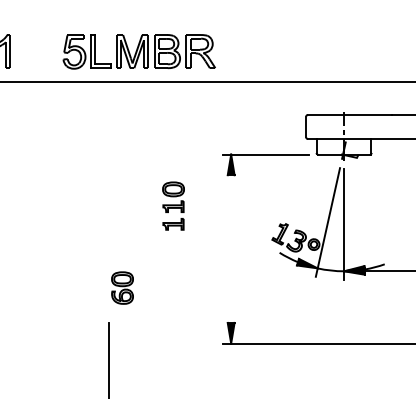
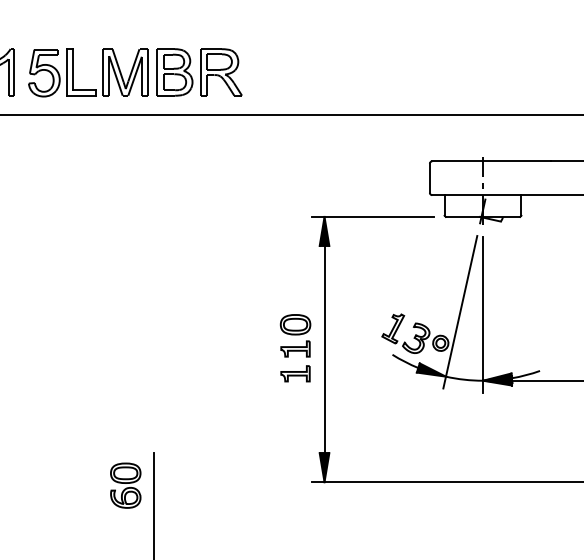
part: (138, 51) -> (134, 72), moved
part: (173, 205) -> (295, 347), moved
line: (231, 248) -> (324, 348), added
part: (122, 287) -> (125, 484), moved

